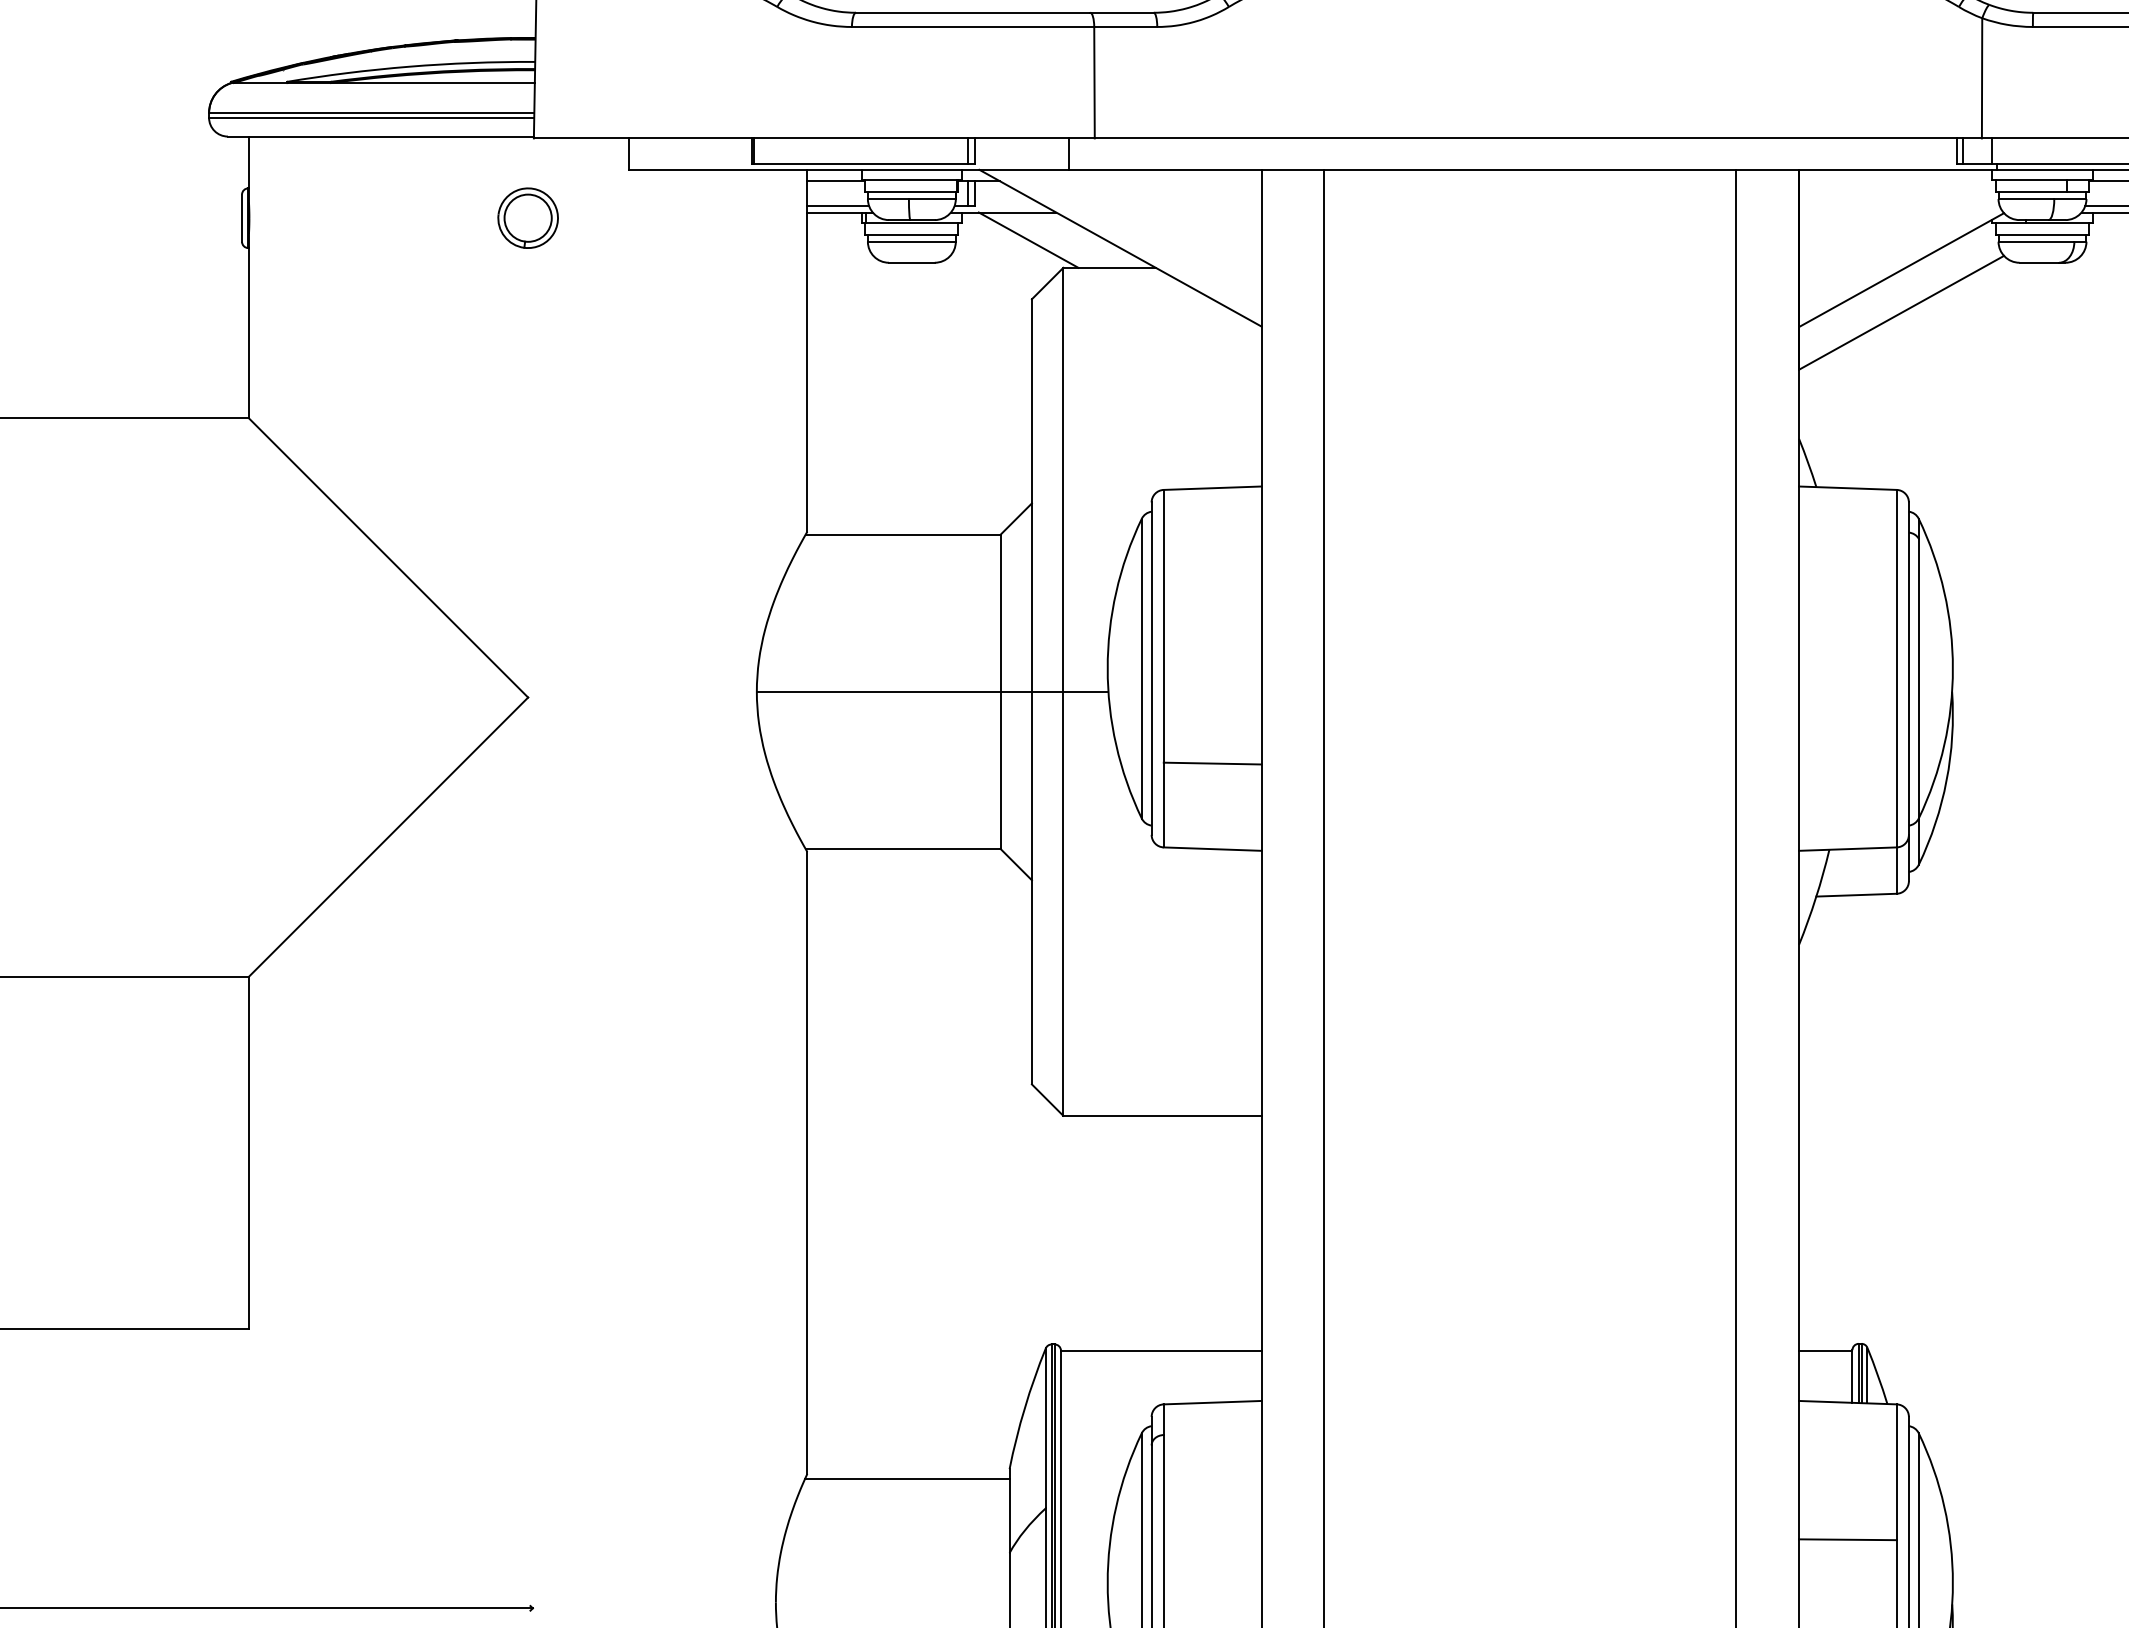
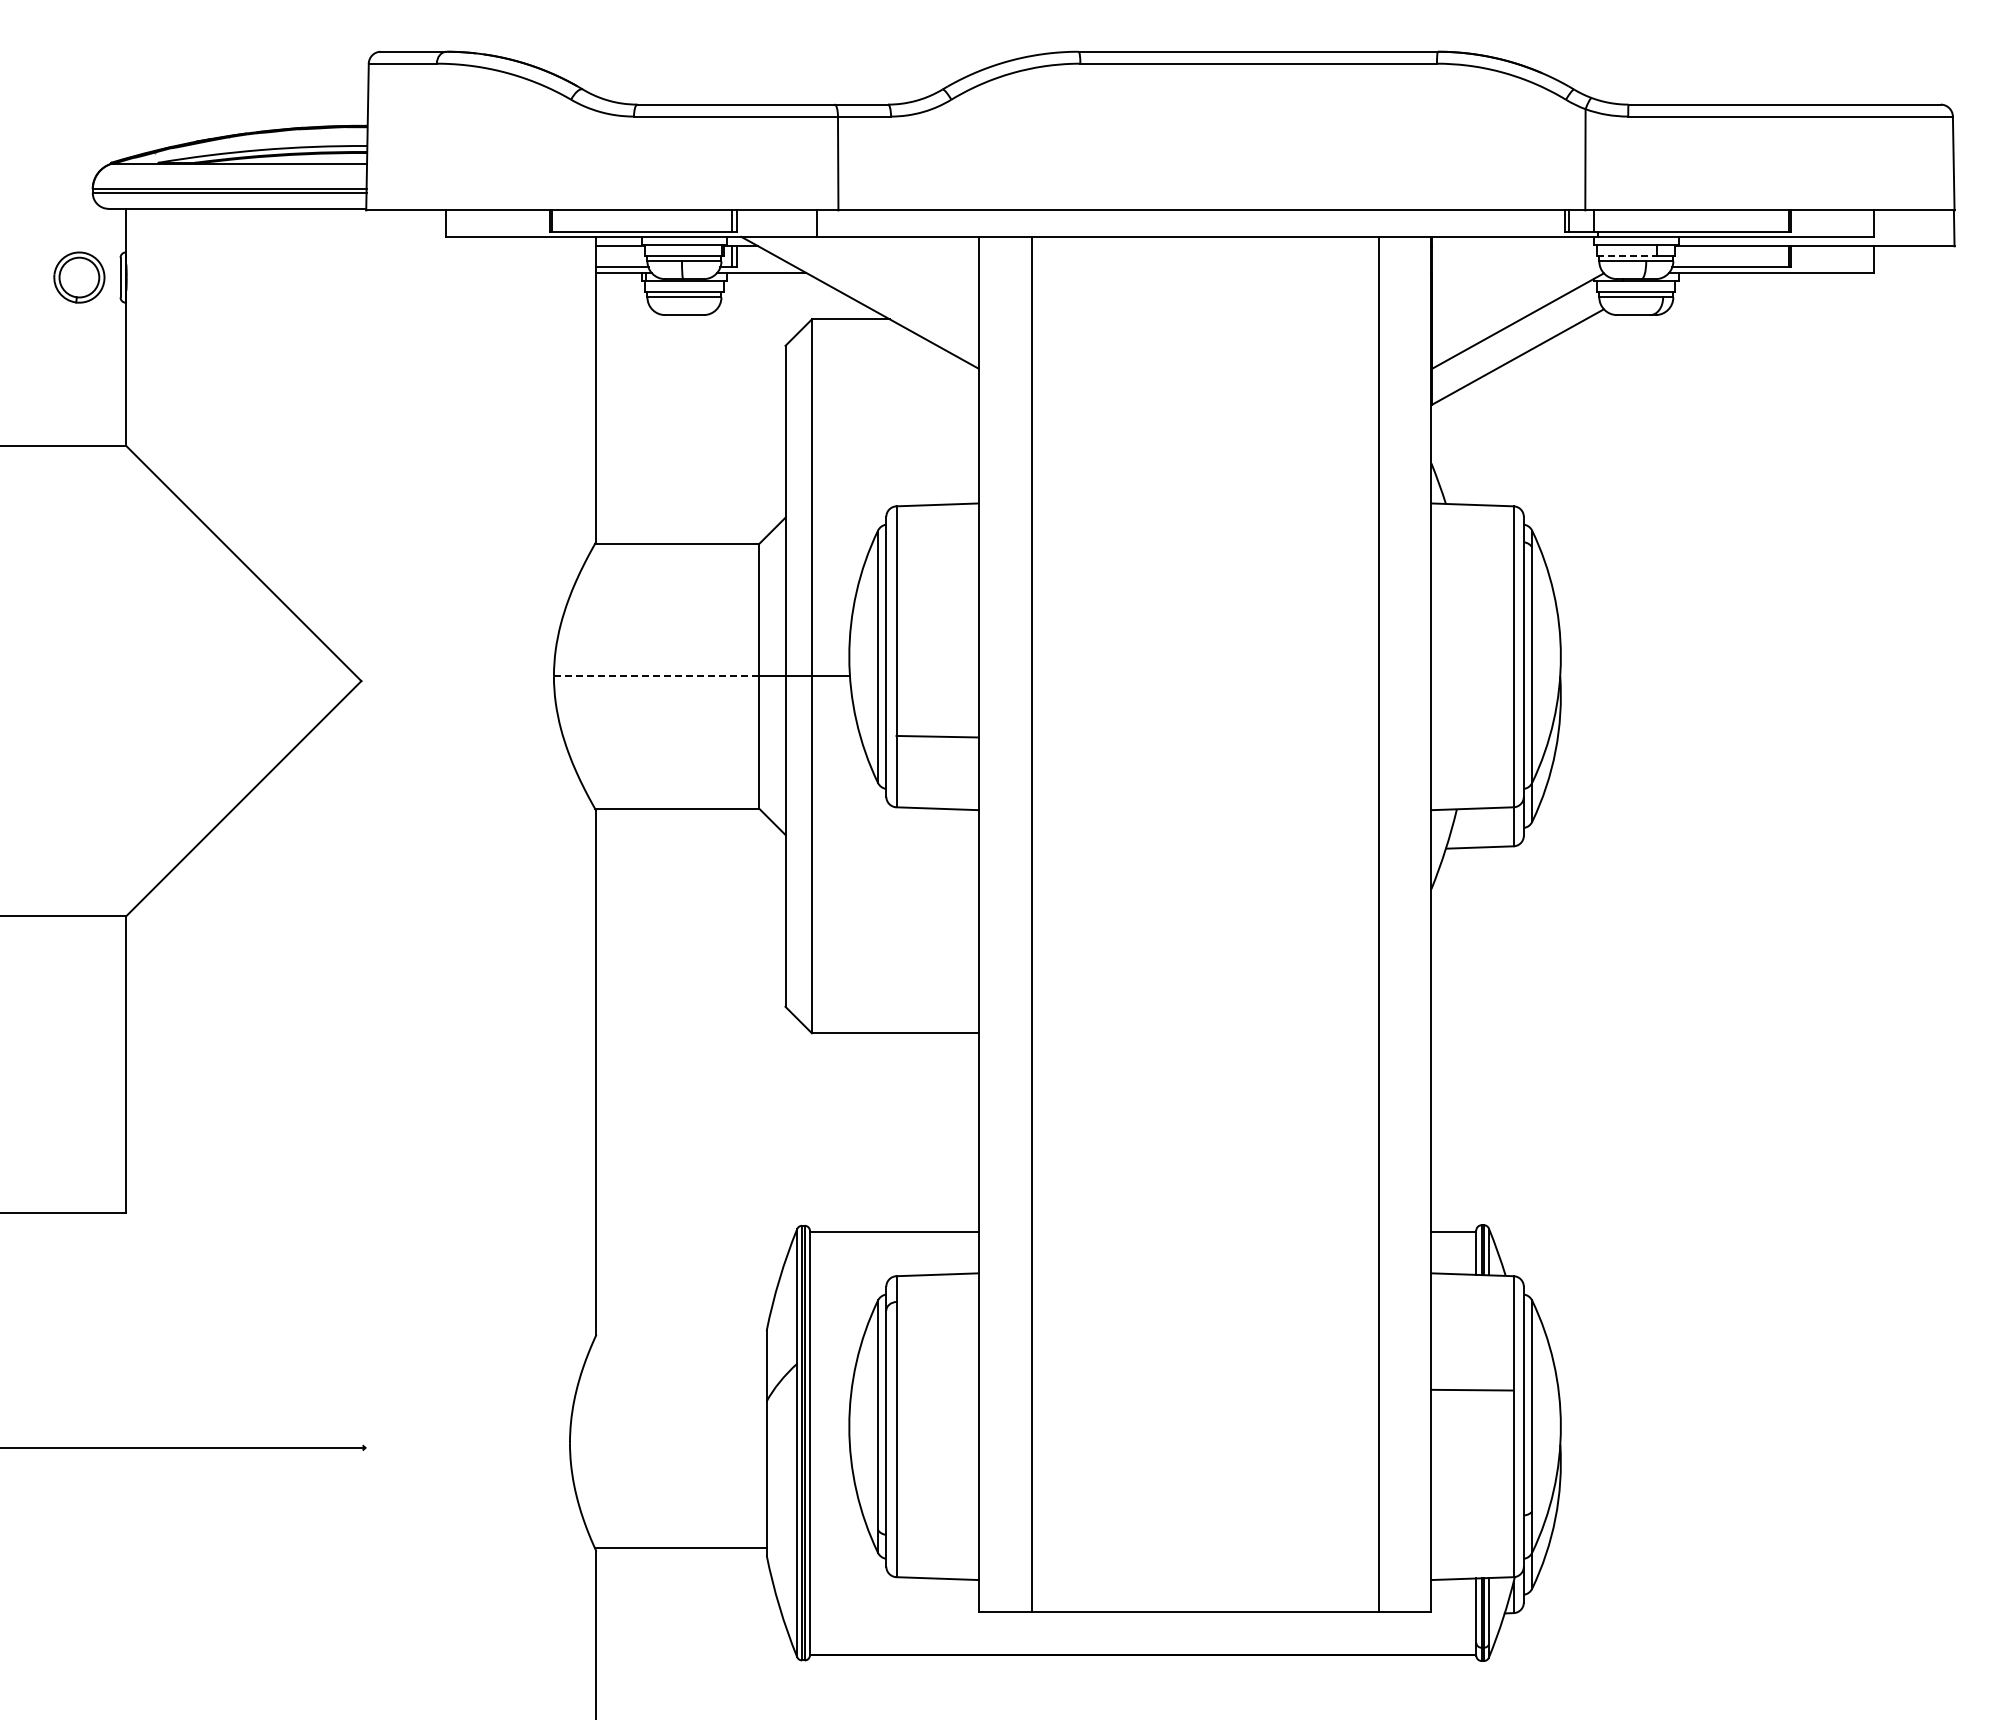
line: (2032, 191) -> (1627, 255), solid -> dashed
part: (528, 218) -> (79, 277), moved
line: (1028, 239) -> (782, 295), removed
line: (878, 692) -> (656, 676), solid -> dashed
line: (907, 1478) -> (680, 1338), removed

